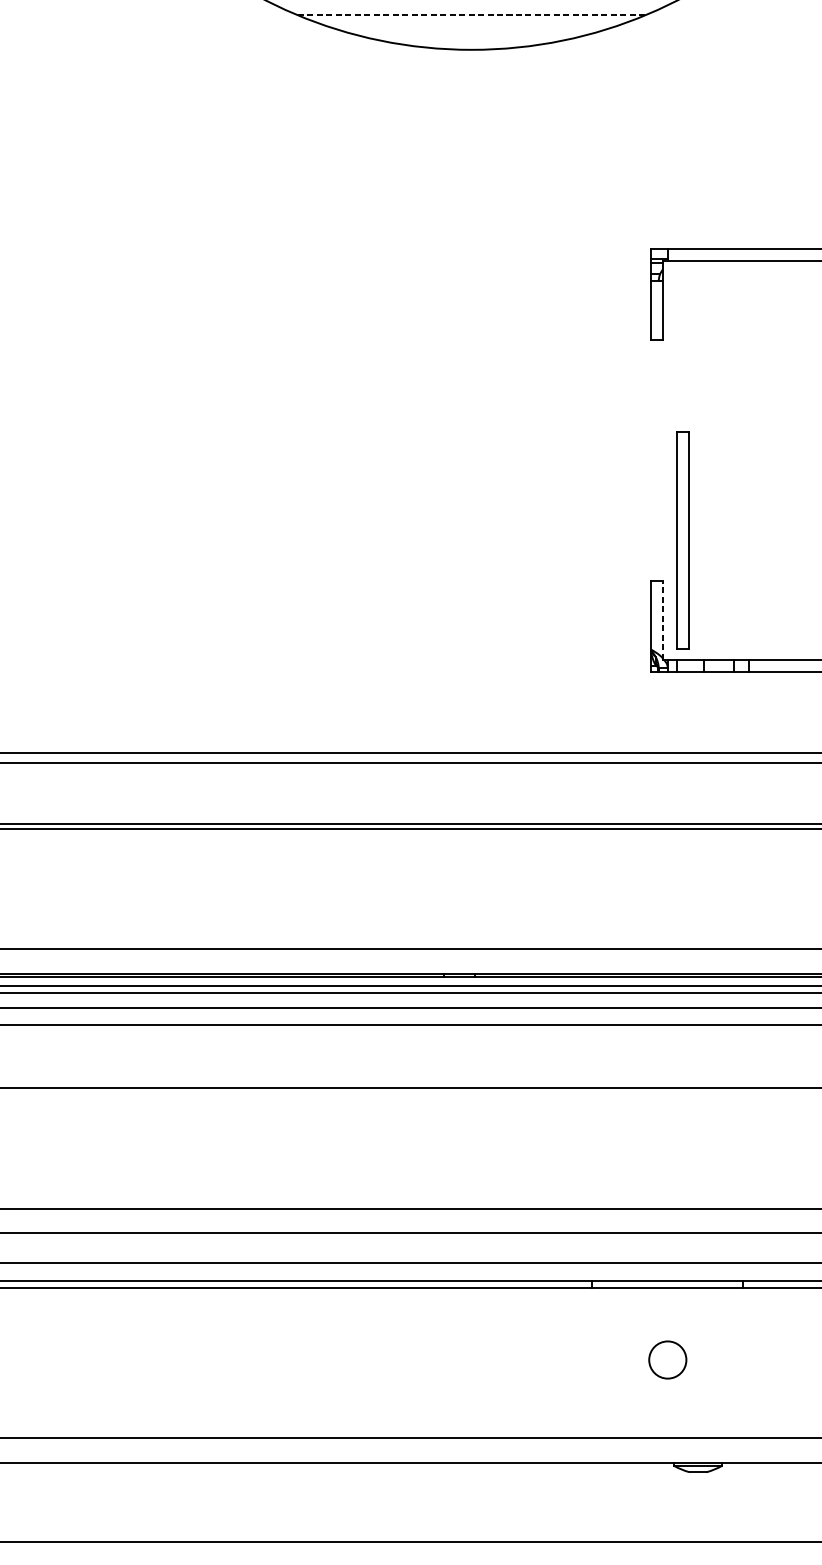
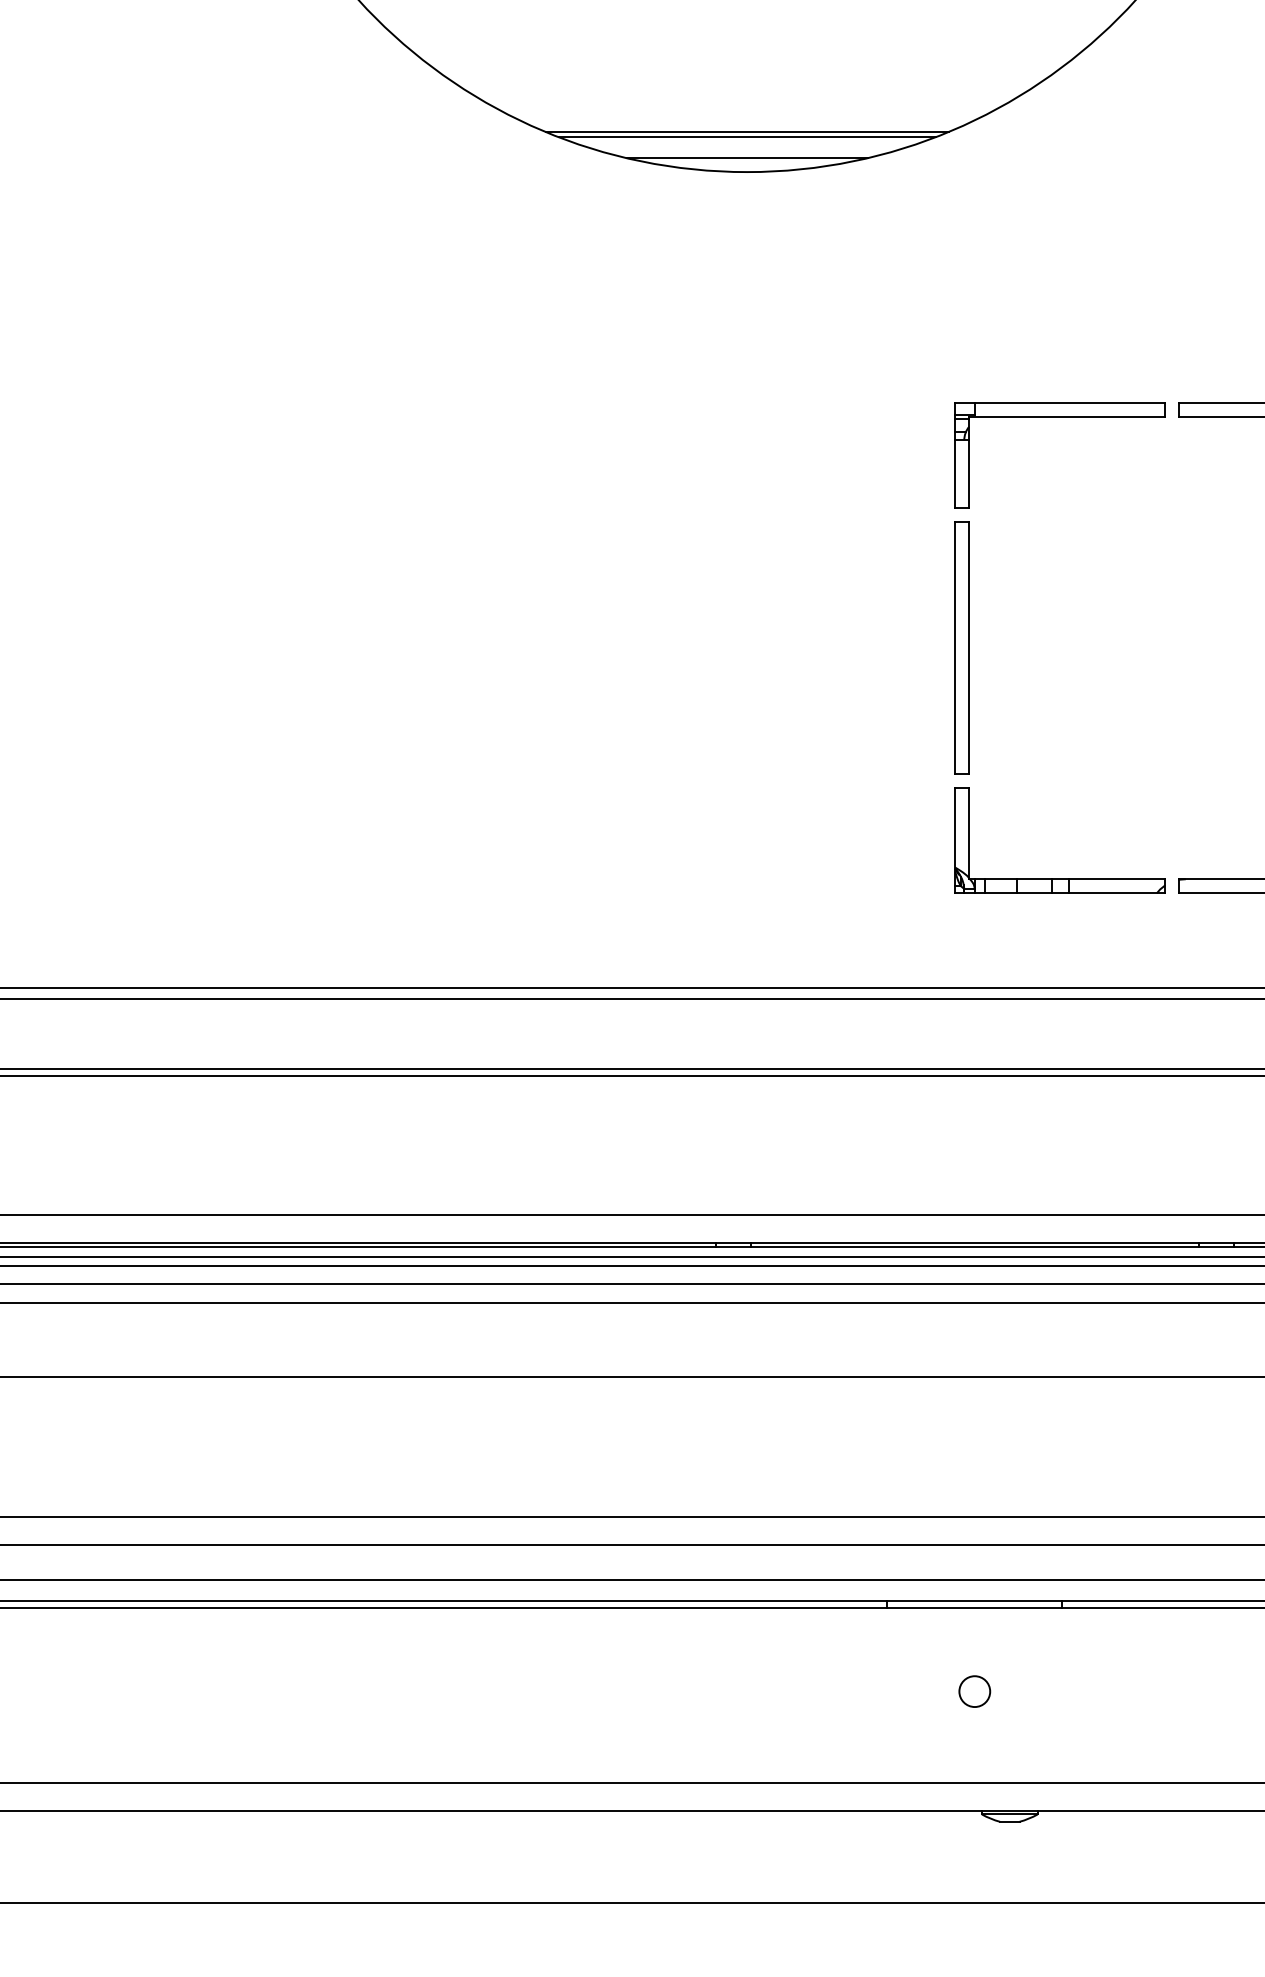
line: (471, 14) -> (746, 131), dashed -> solid
line: (471, 20) -> (746, 137), added
line: (471, 38) -> (746, 158), added
part: (682, 539) -> (961, 647), moved
line: (663, 620) -> (969, 833), dashed -> solid
circle: (667, 1359) -> (974, 1691), size x0.71

